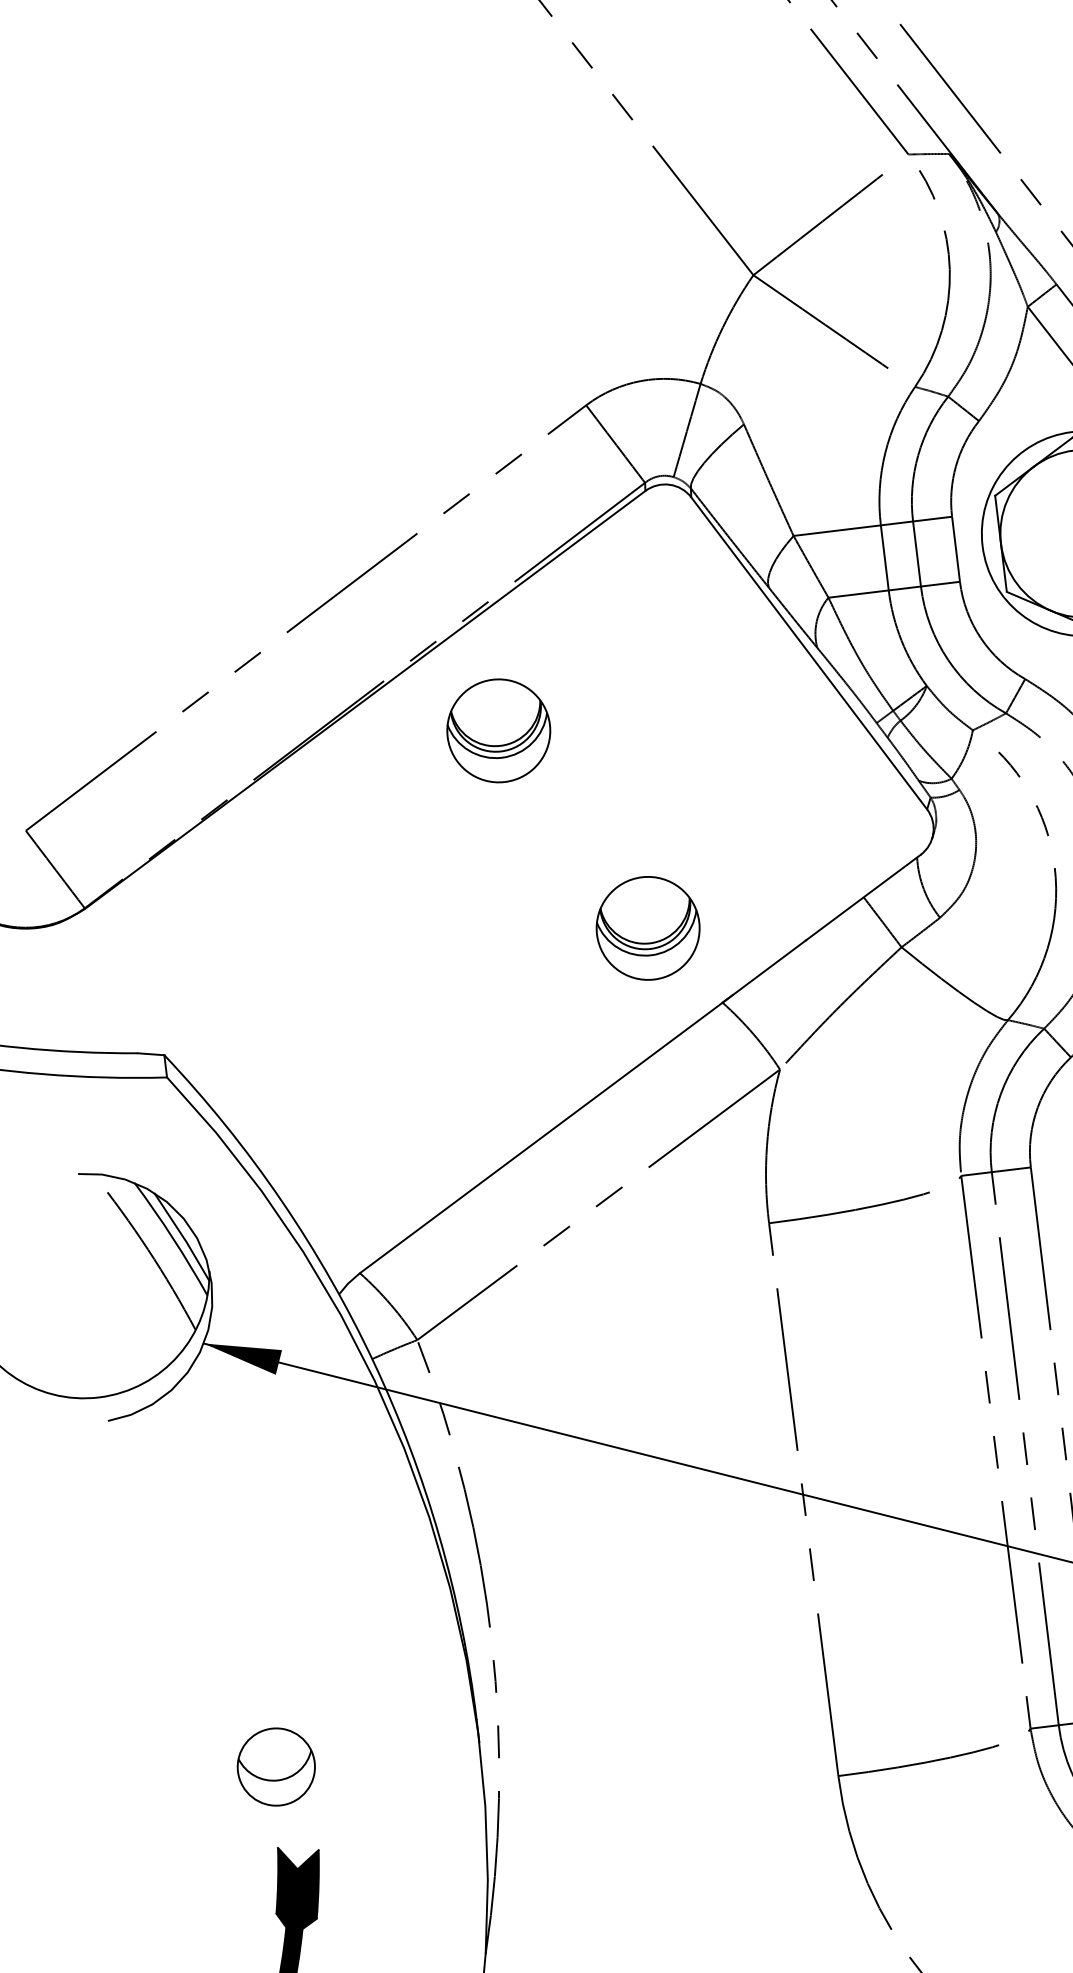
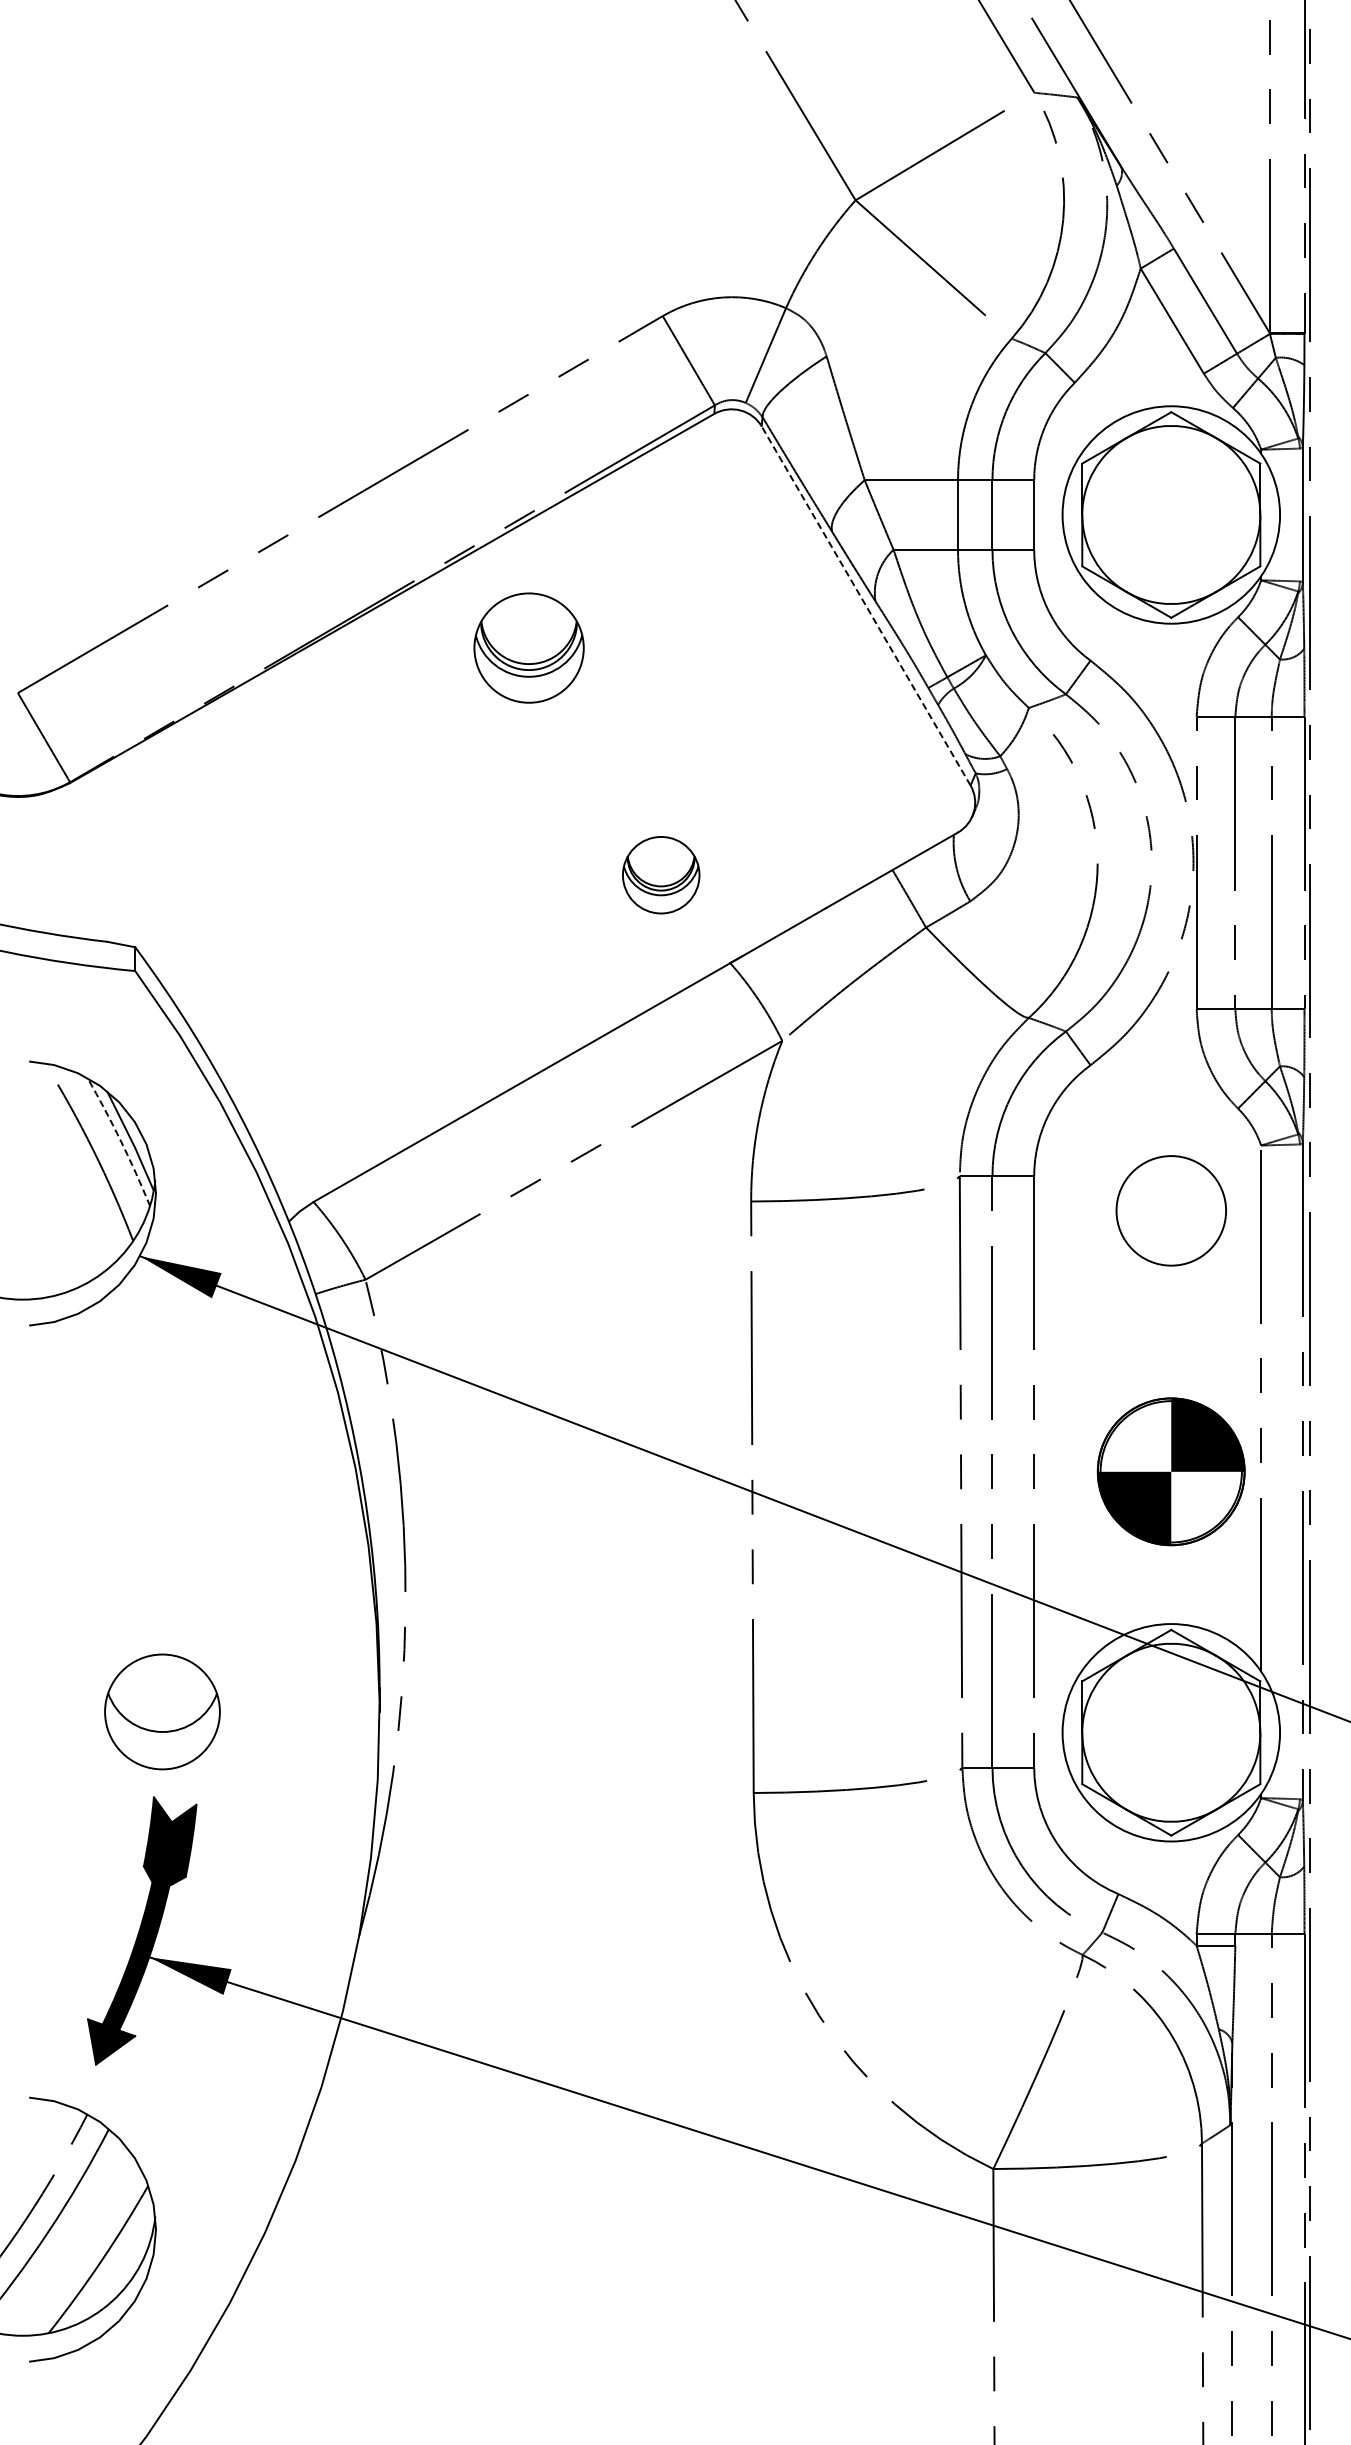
line: (809, 653) -> (866, 606), solid -> dashed
part: (647, 927) -> (660, 874), size x0.7
arc: (172, 1238) -> (120, 1141), solid -> dashed
part: (276, 1766) -> (162, 1711), size x1.4

